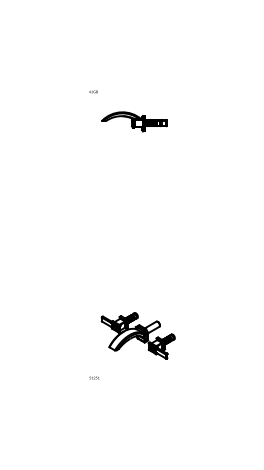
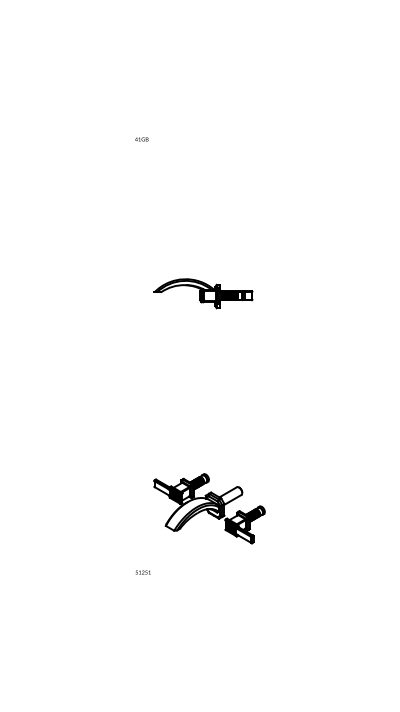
part: (134, 121) -> (203, 293), moved

